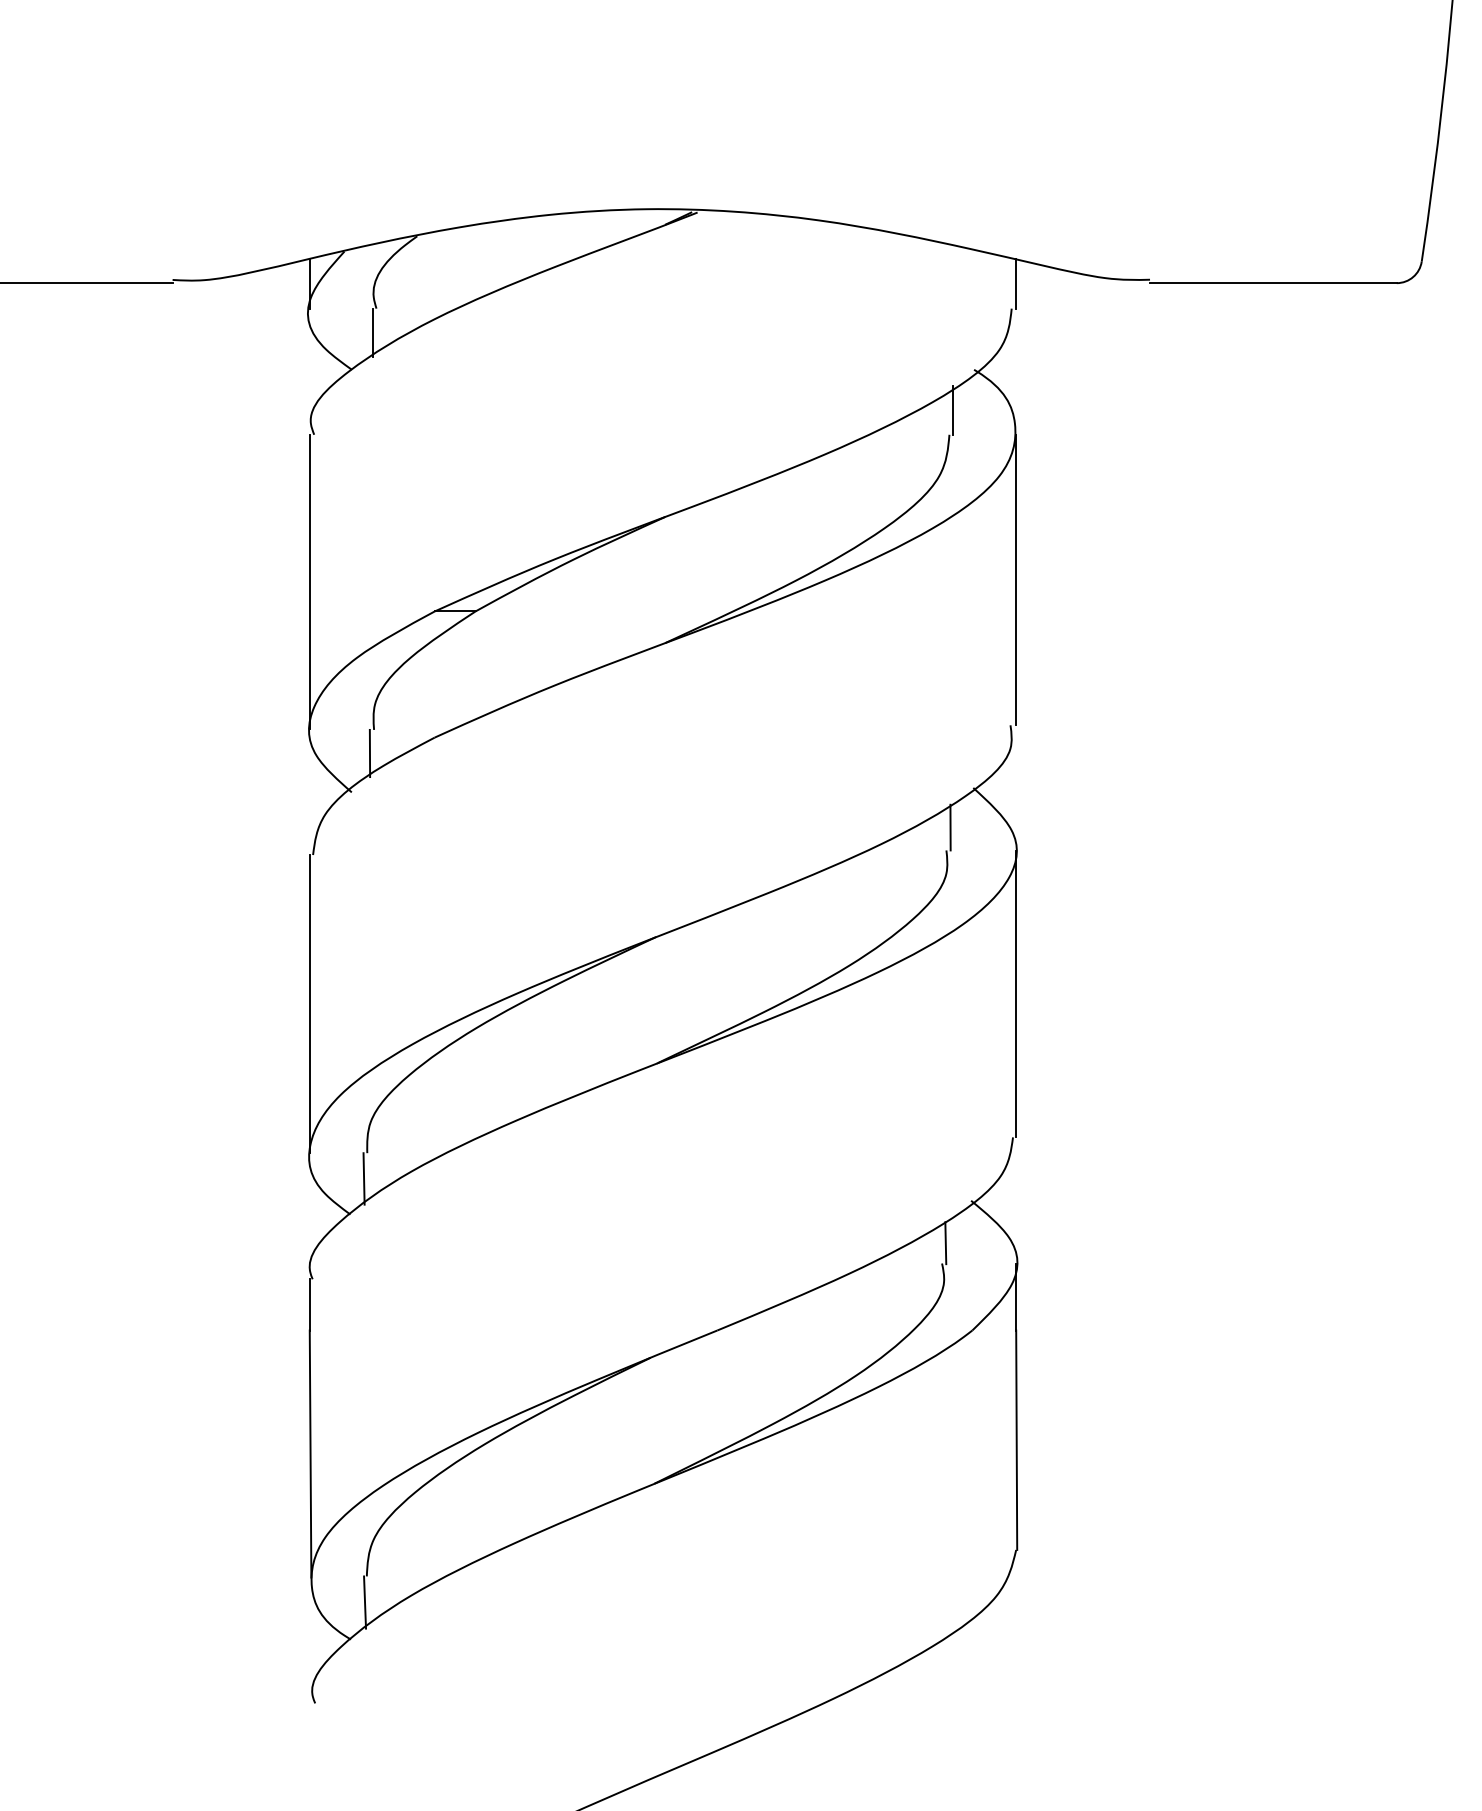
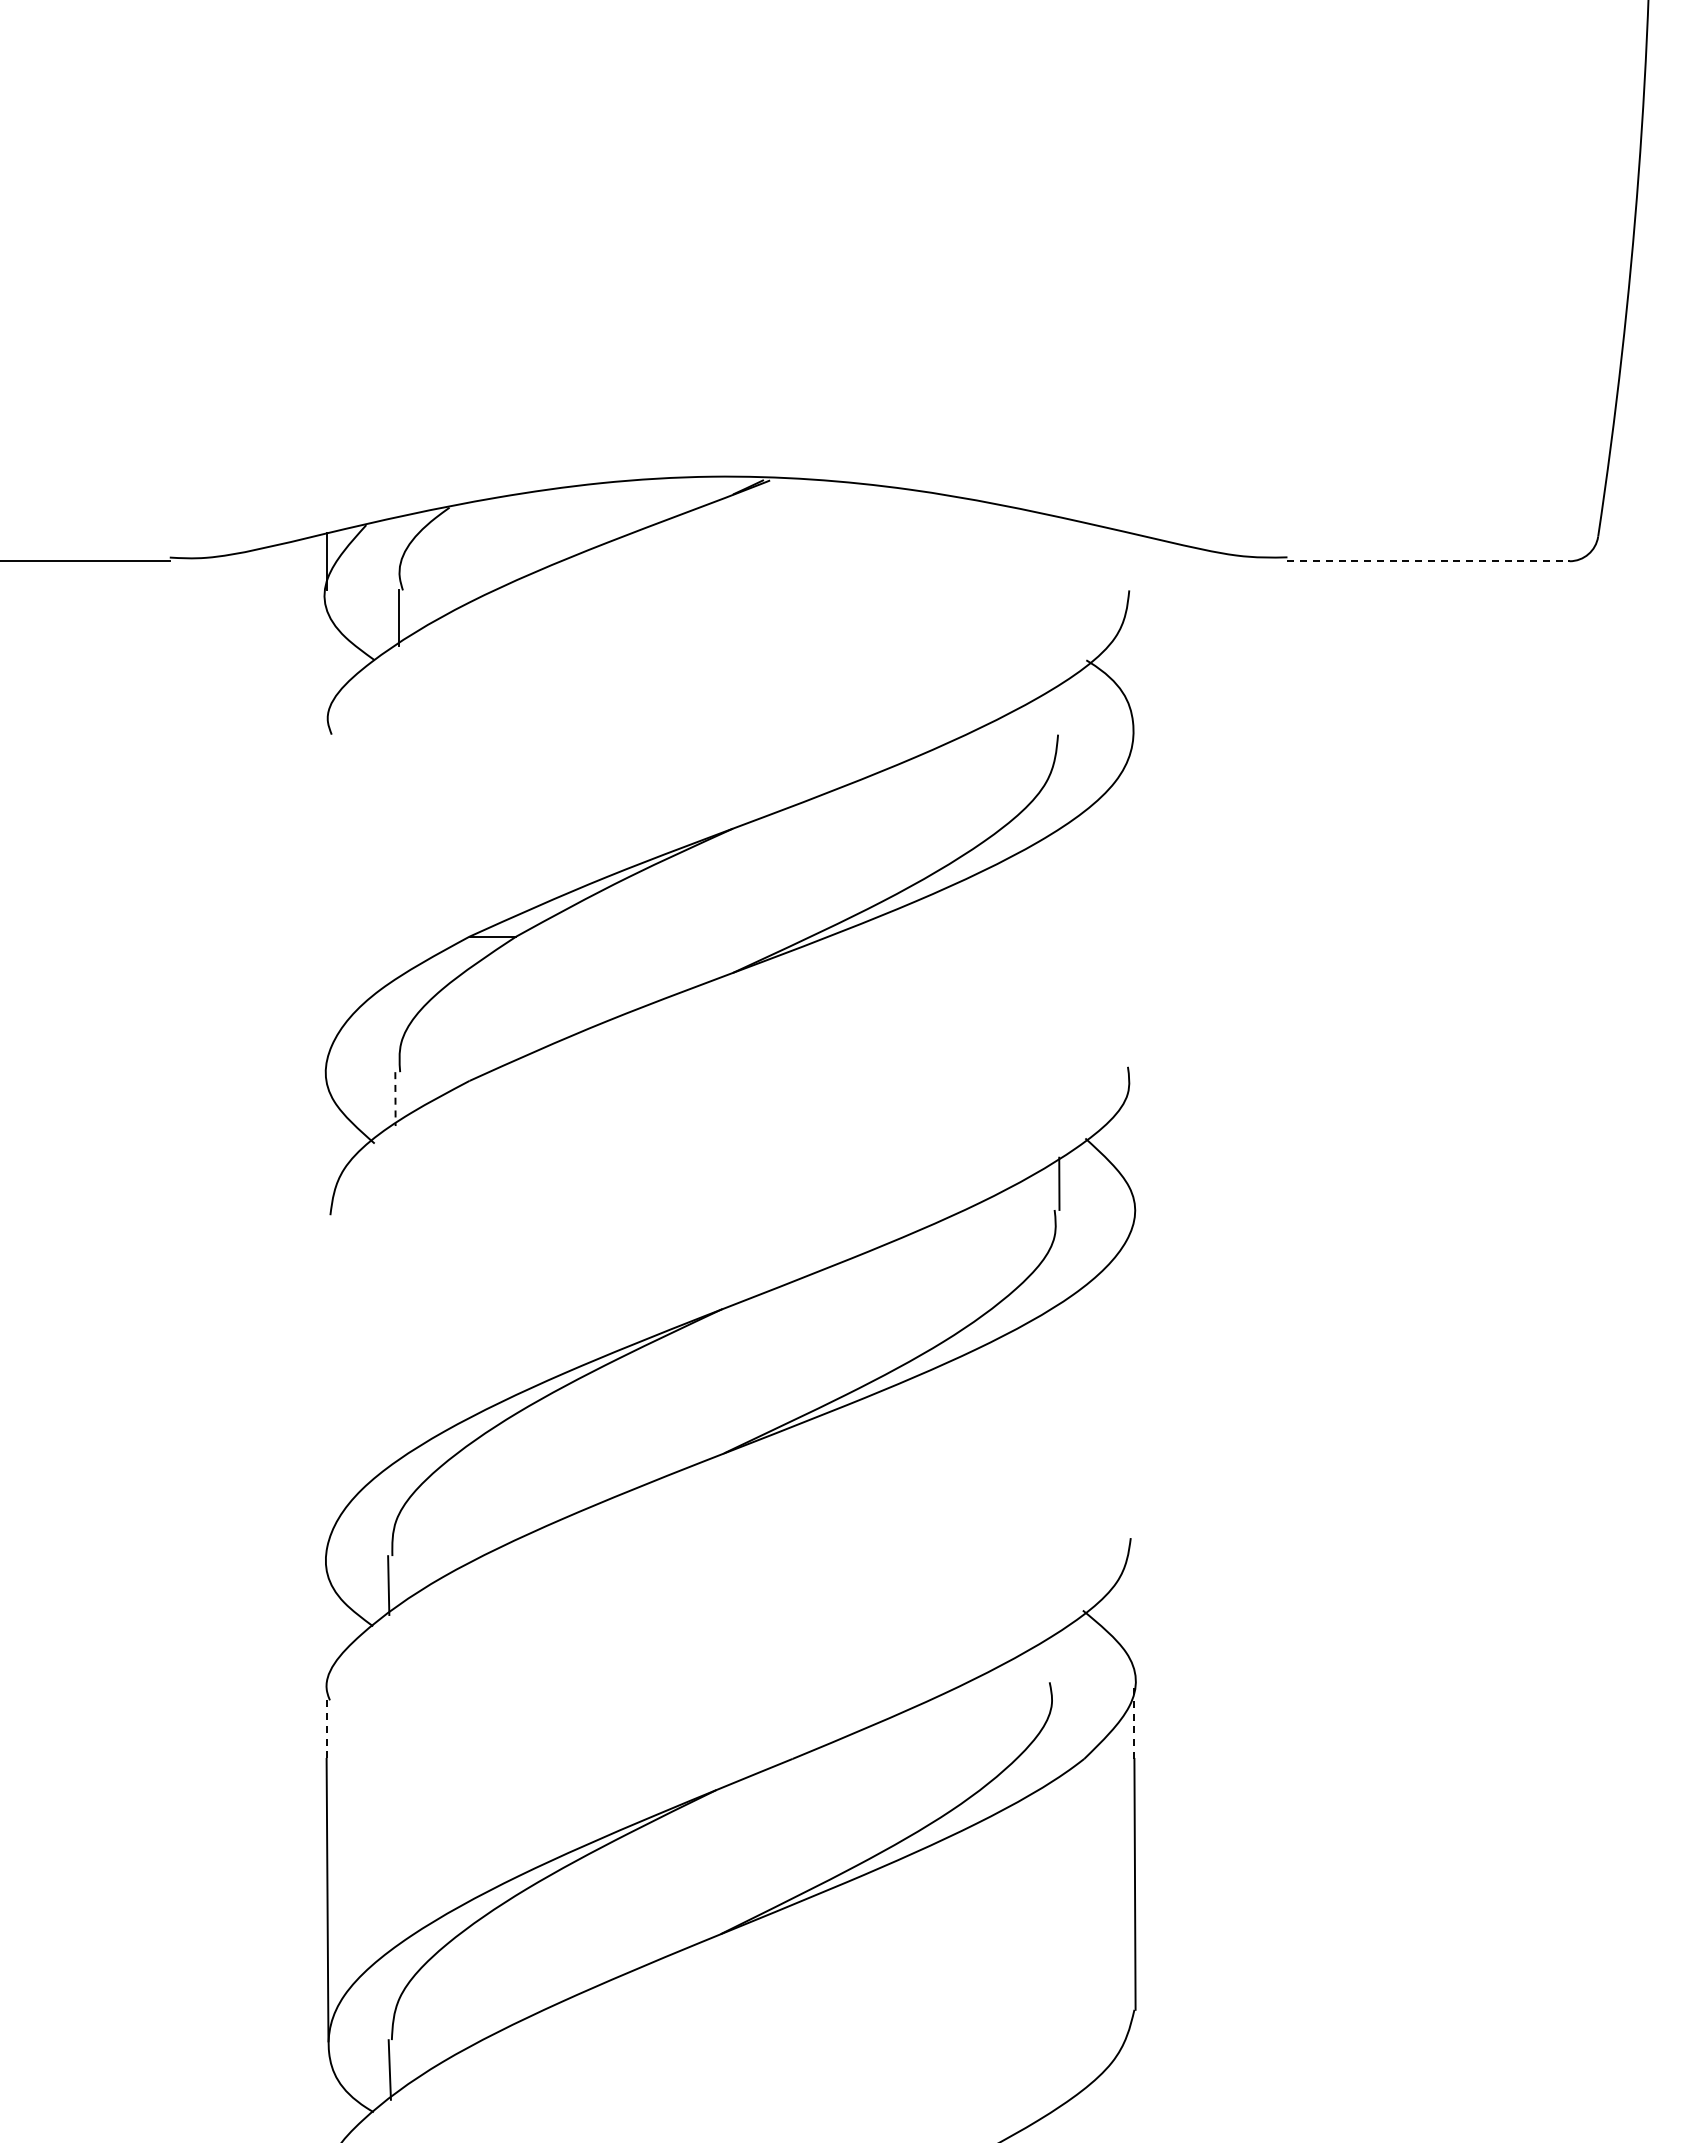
line: (1274, 283) -> (1429, 561), solid -> dashed
line: (1016, 284) -> (1134, 562), removed
line: (953, 410) -> (1062, 706), removed
line: (1016, 579) -> (1134, 900), removed
line: (309, 581) -> (326, 902), removed
line: (370, 753) -> (395, 1099), solid -> dashed
line: (1016, 994) -> (1134, 1374), removed
line: (309, 1003) -> (326, 1385), removed
line: (945, 1243) -> (1053, 1659), removed
line: (1016, 1296) -> (1134, 1720), solid -> dashed
line: (309, 1305) -> (326, 1730), solid -> dashed

